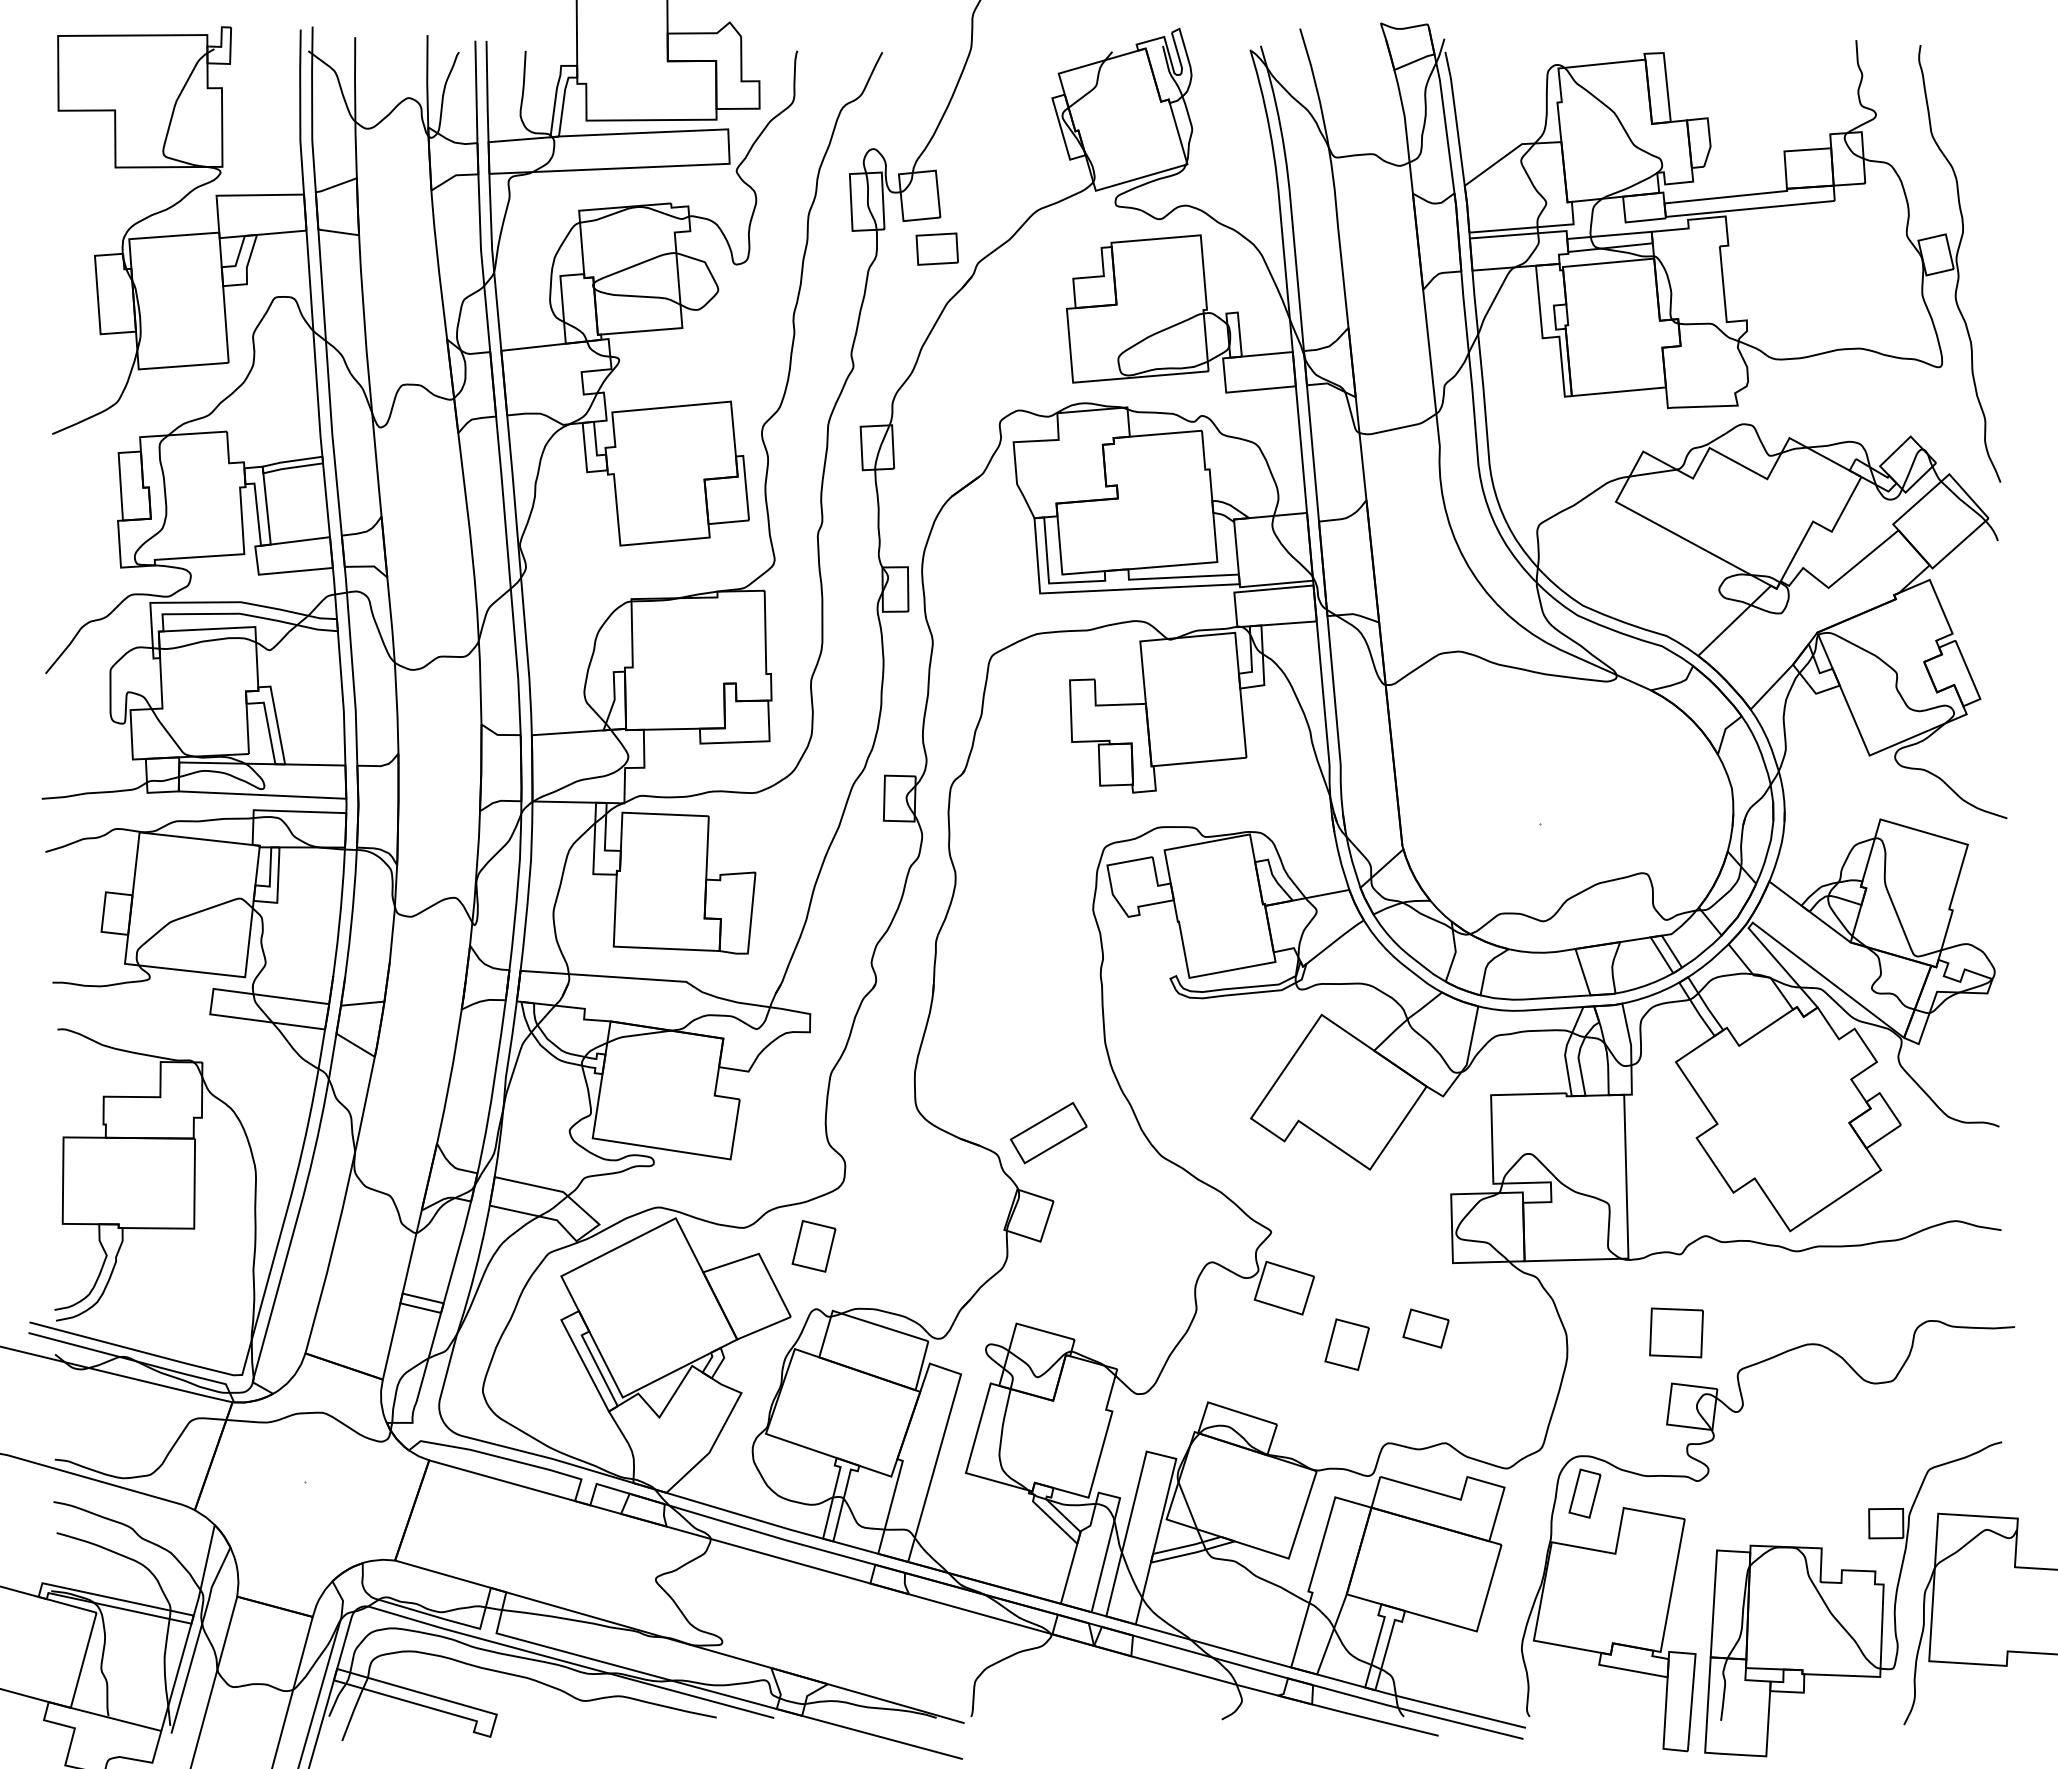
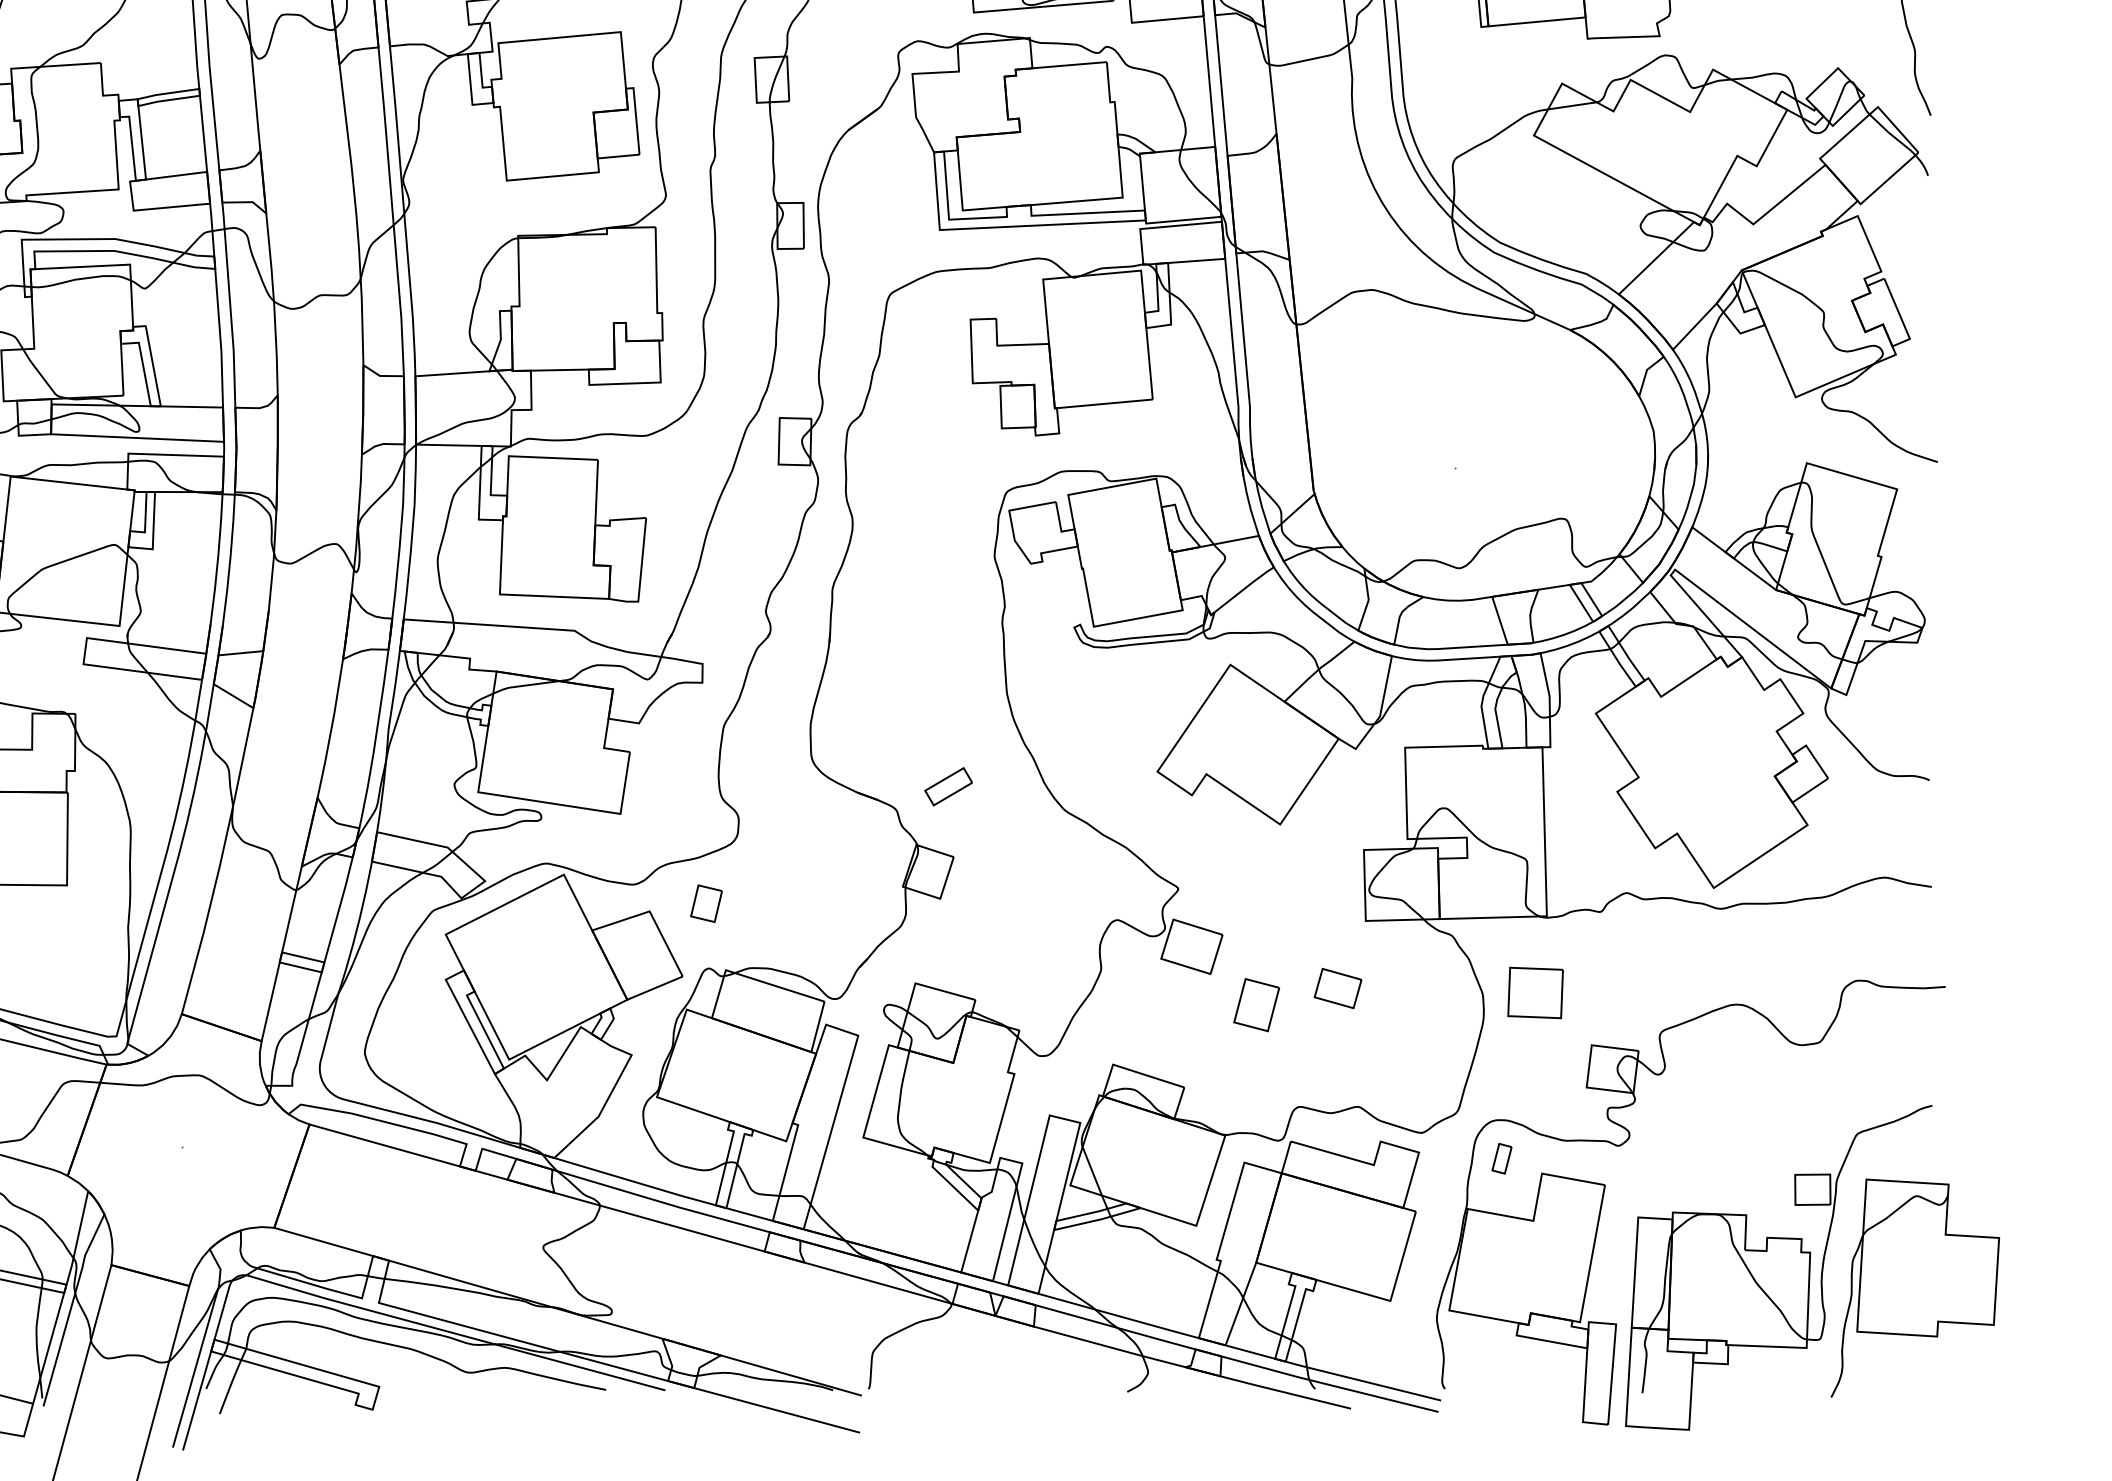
part: (1048, 1132) -> (948, 786), size x0.6
part: (813, 1246) -> (706, 903), size x0.7
part: (1676, 1332) -> (1535, 992), moved
part: (1584, 1493) -> (1501, 1158), size x0.6

